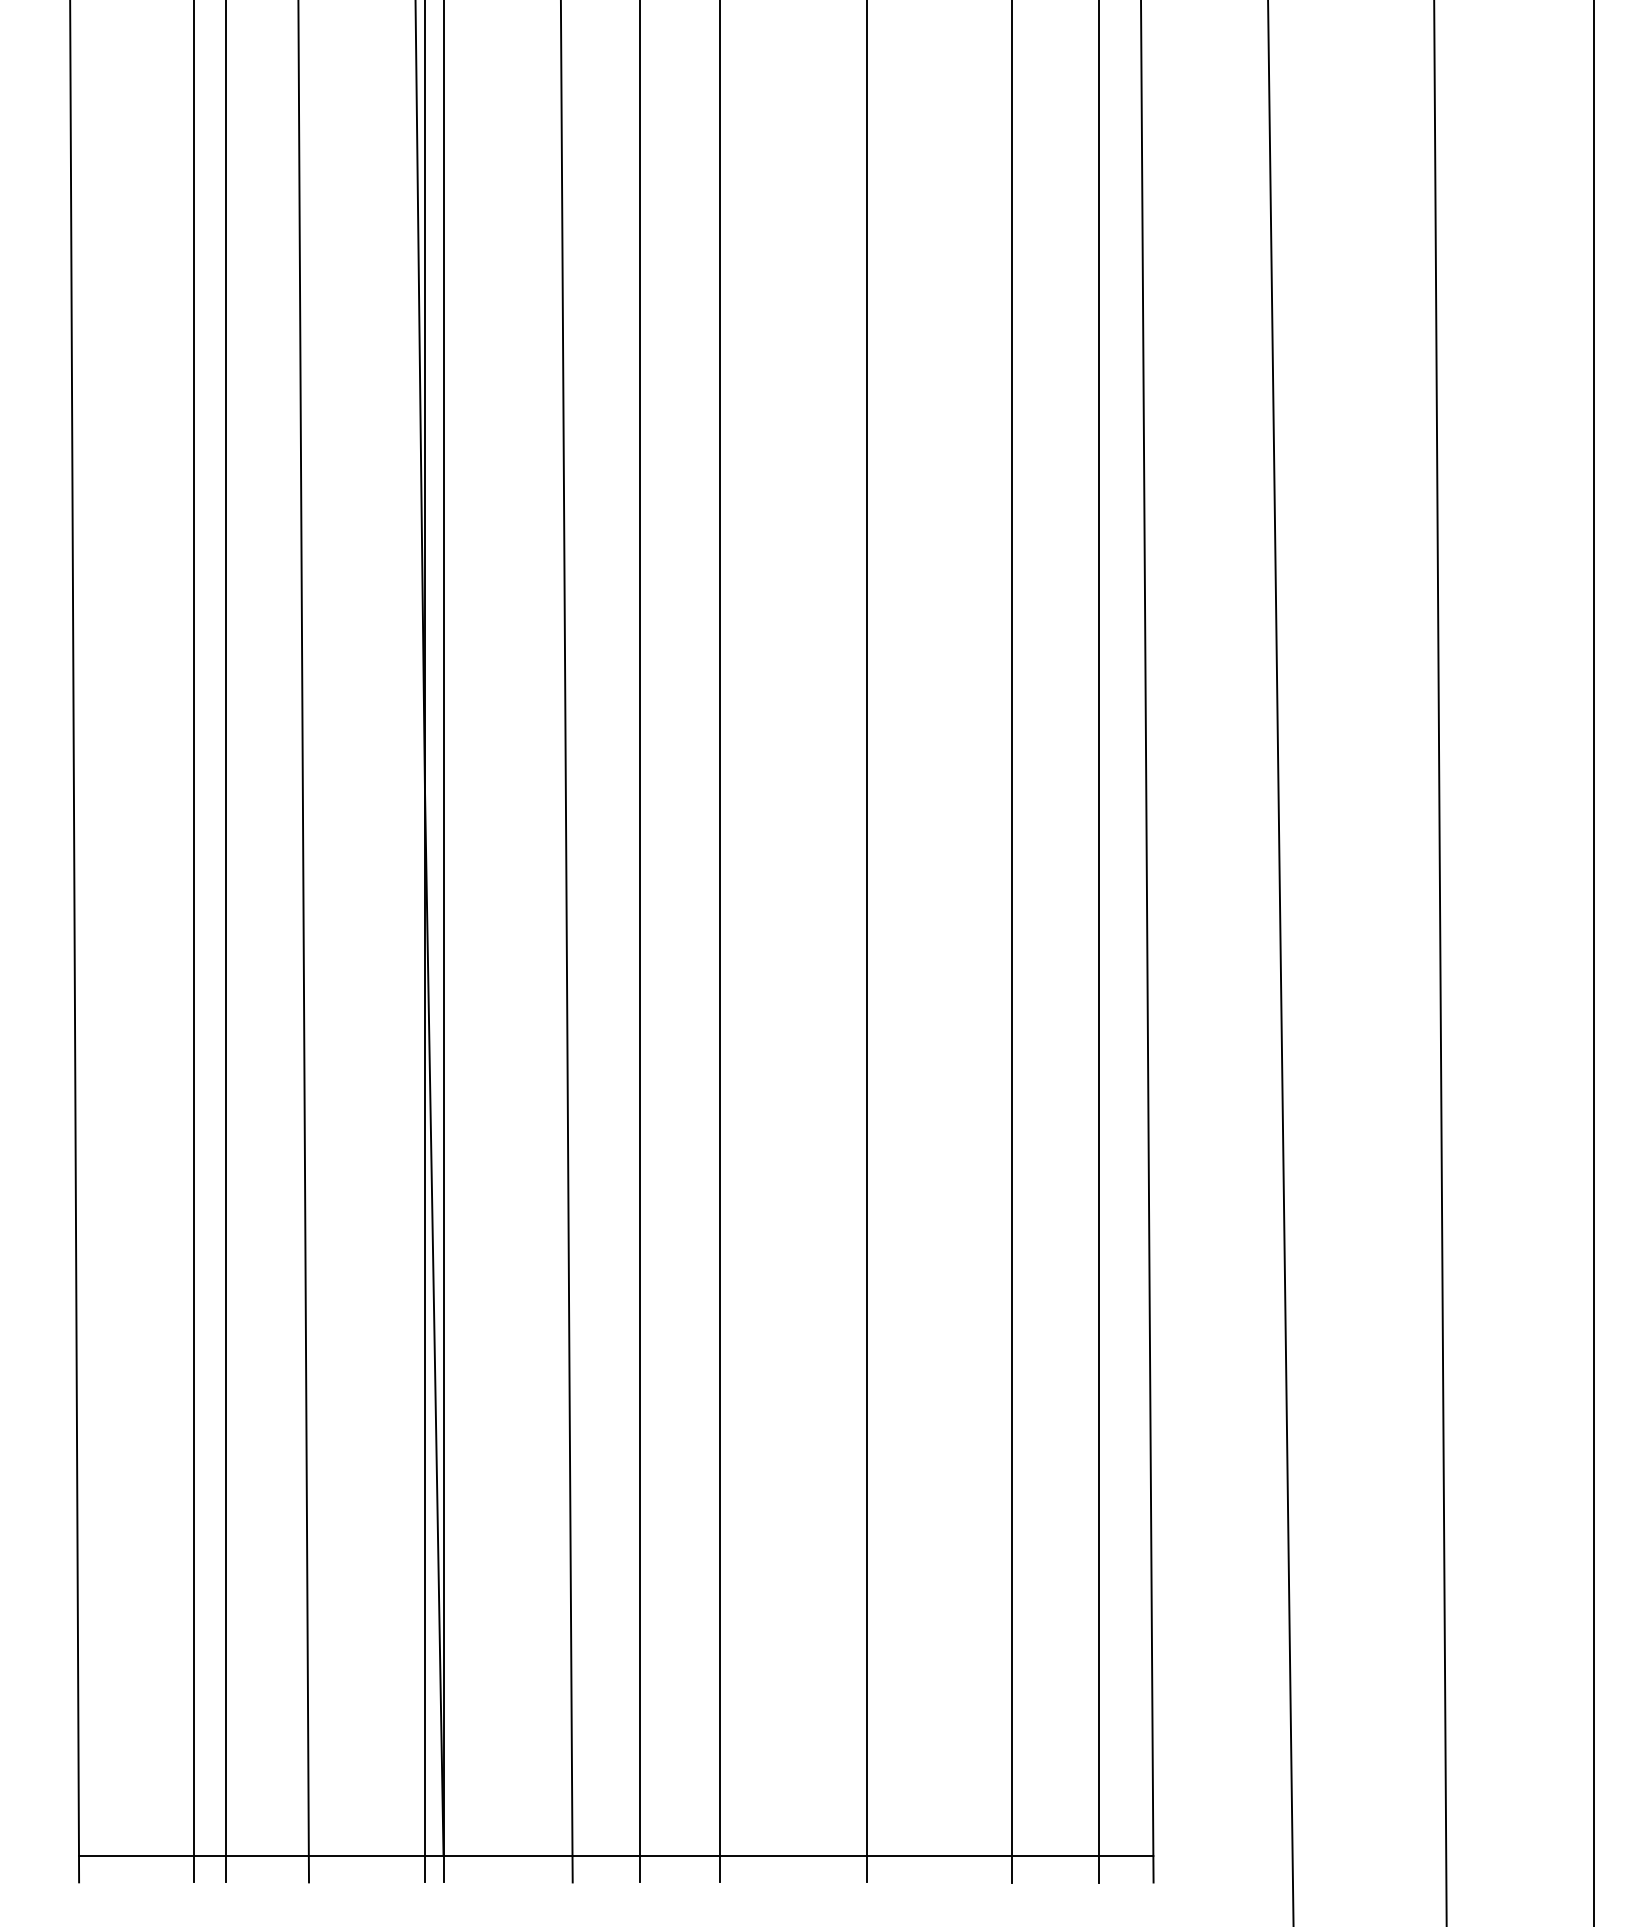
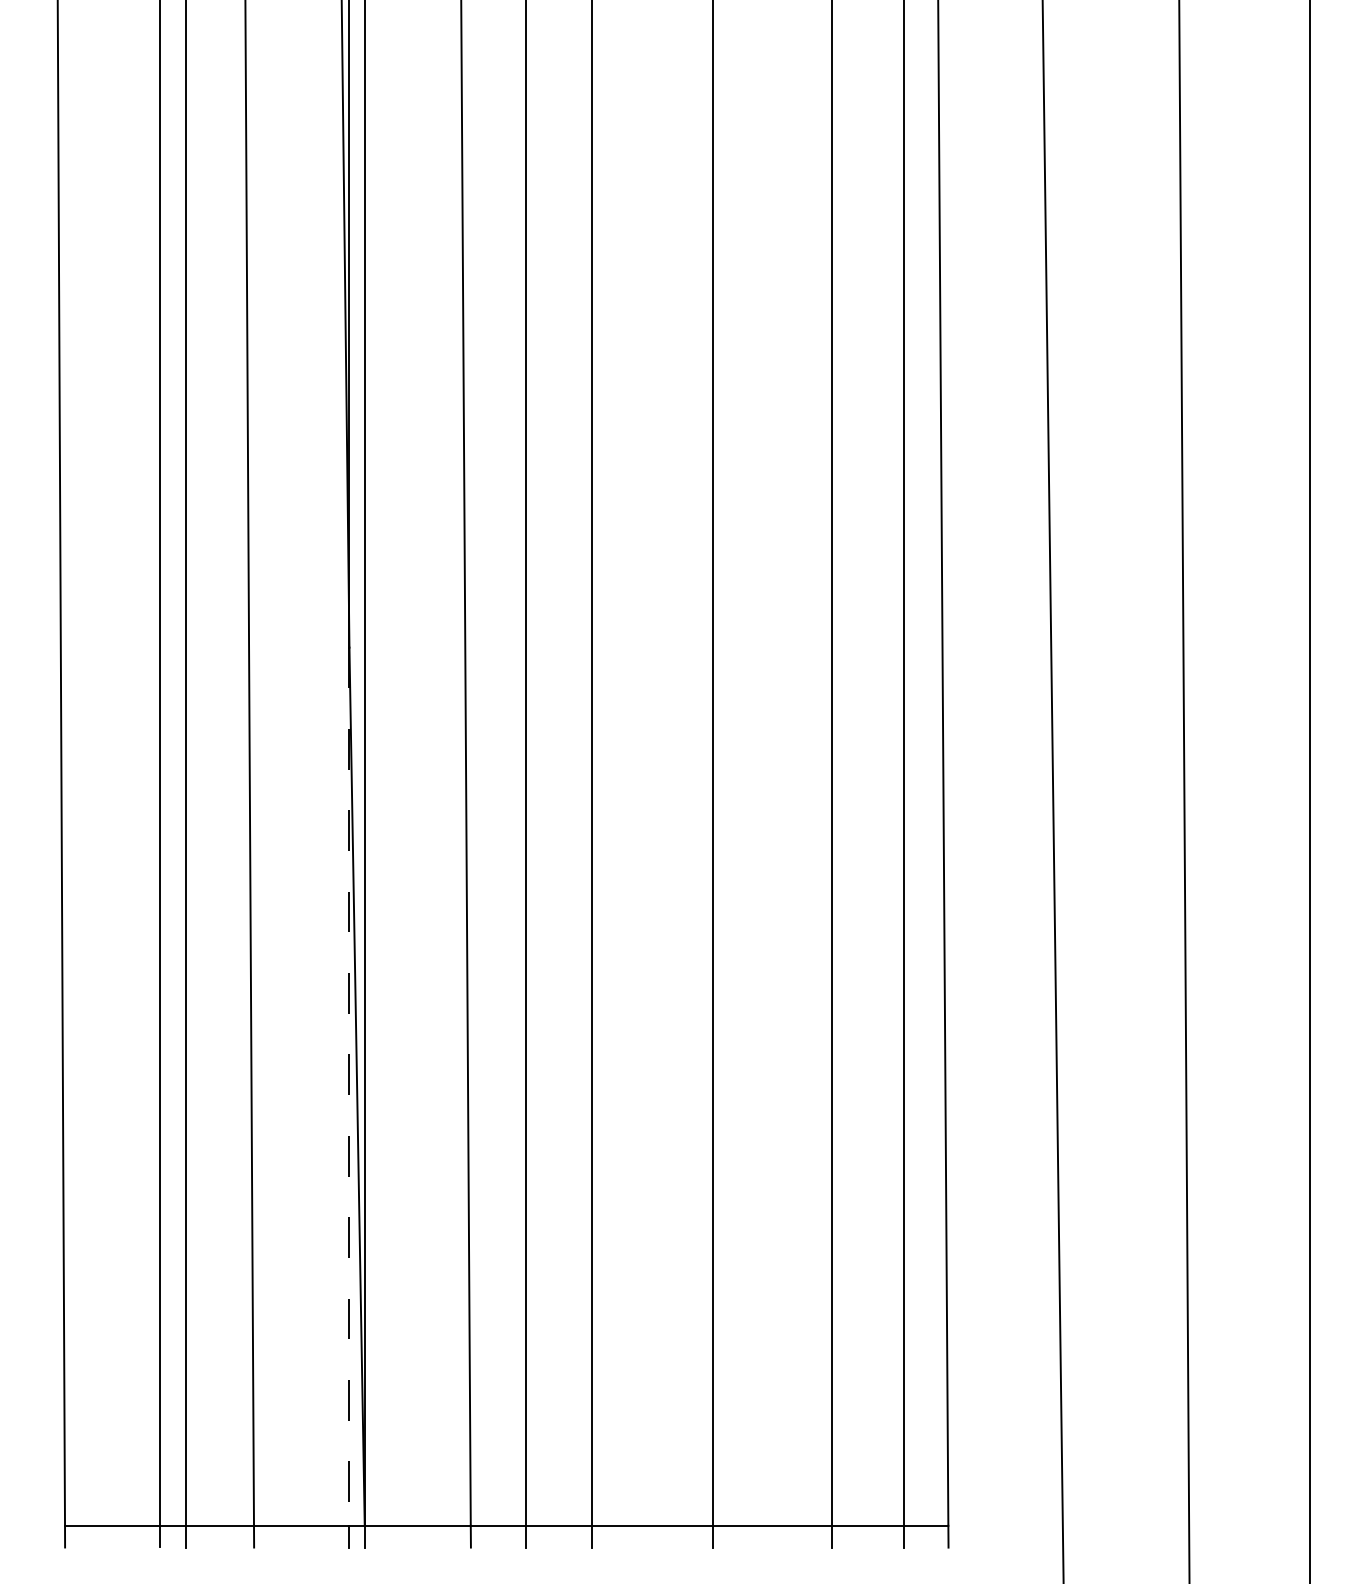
line: (424, 1322) -> (349, 1087), solid -> dashed

